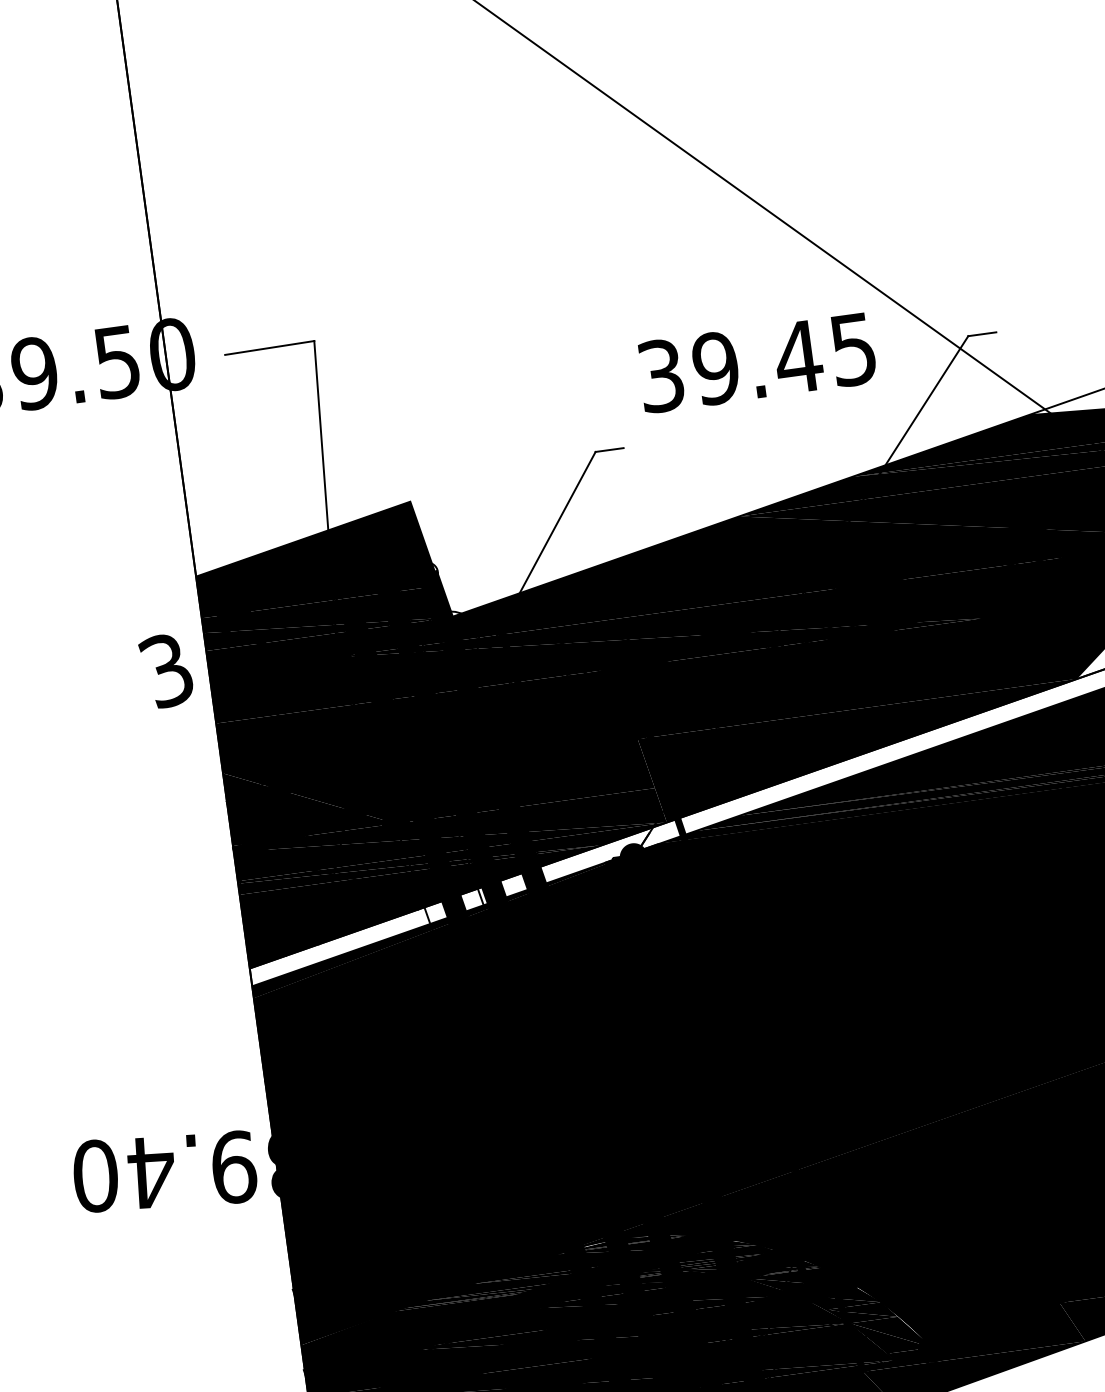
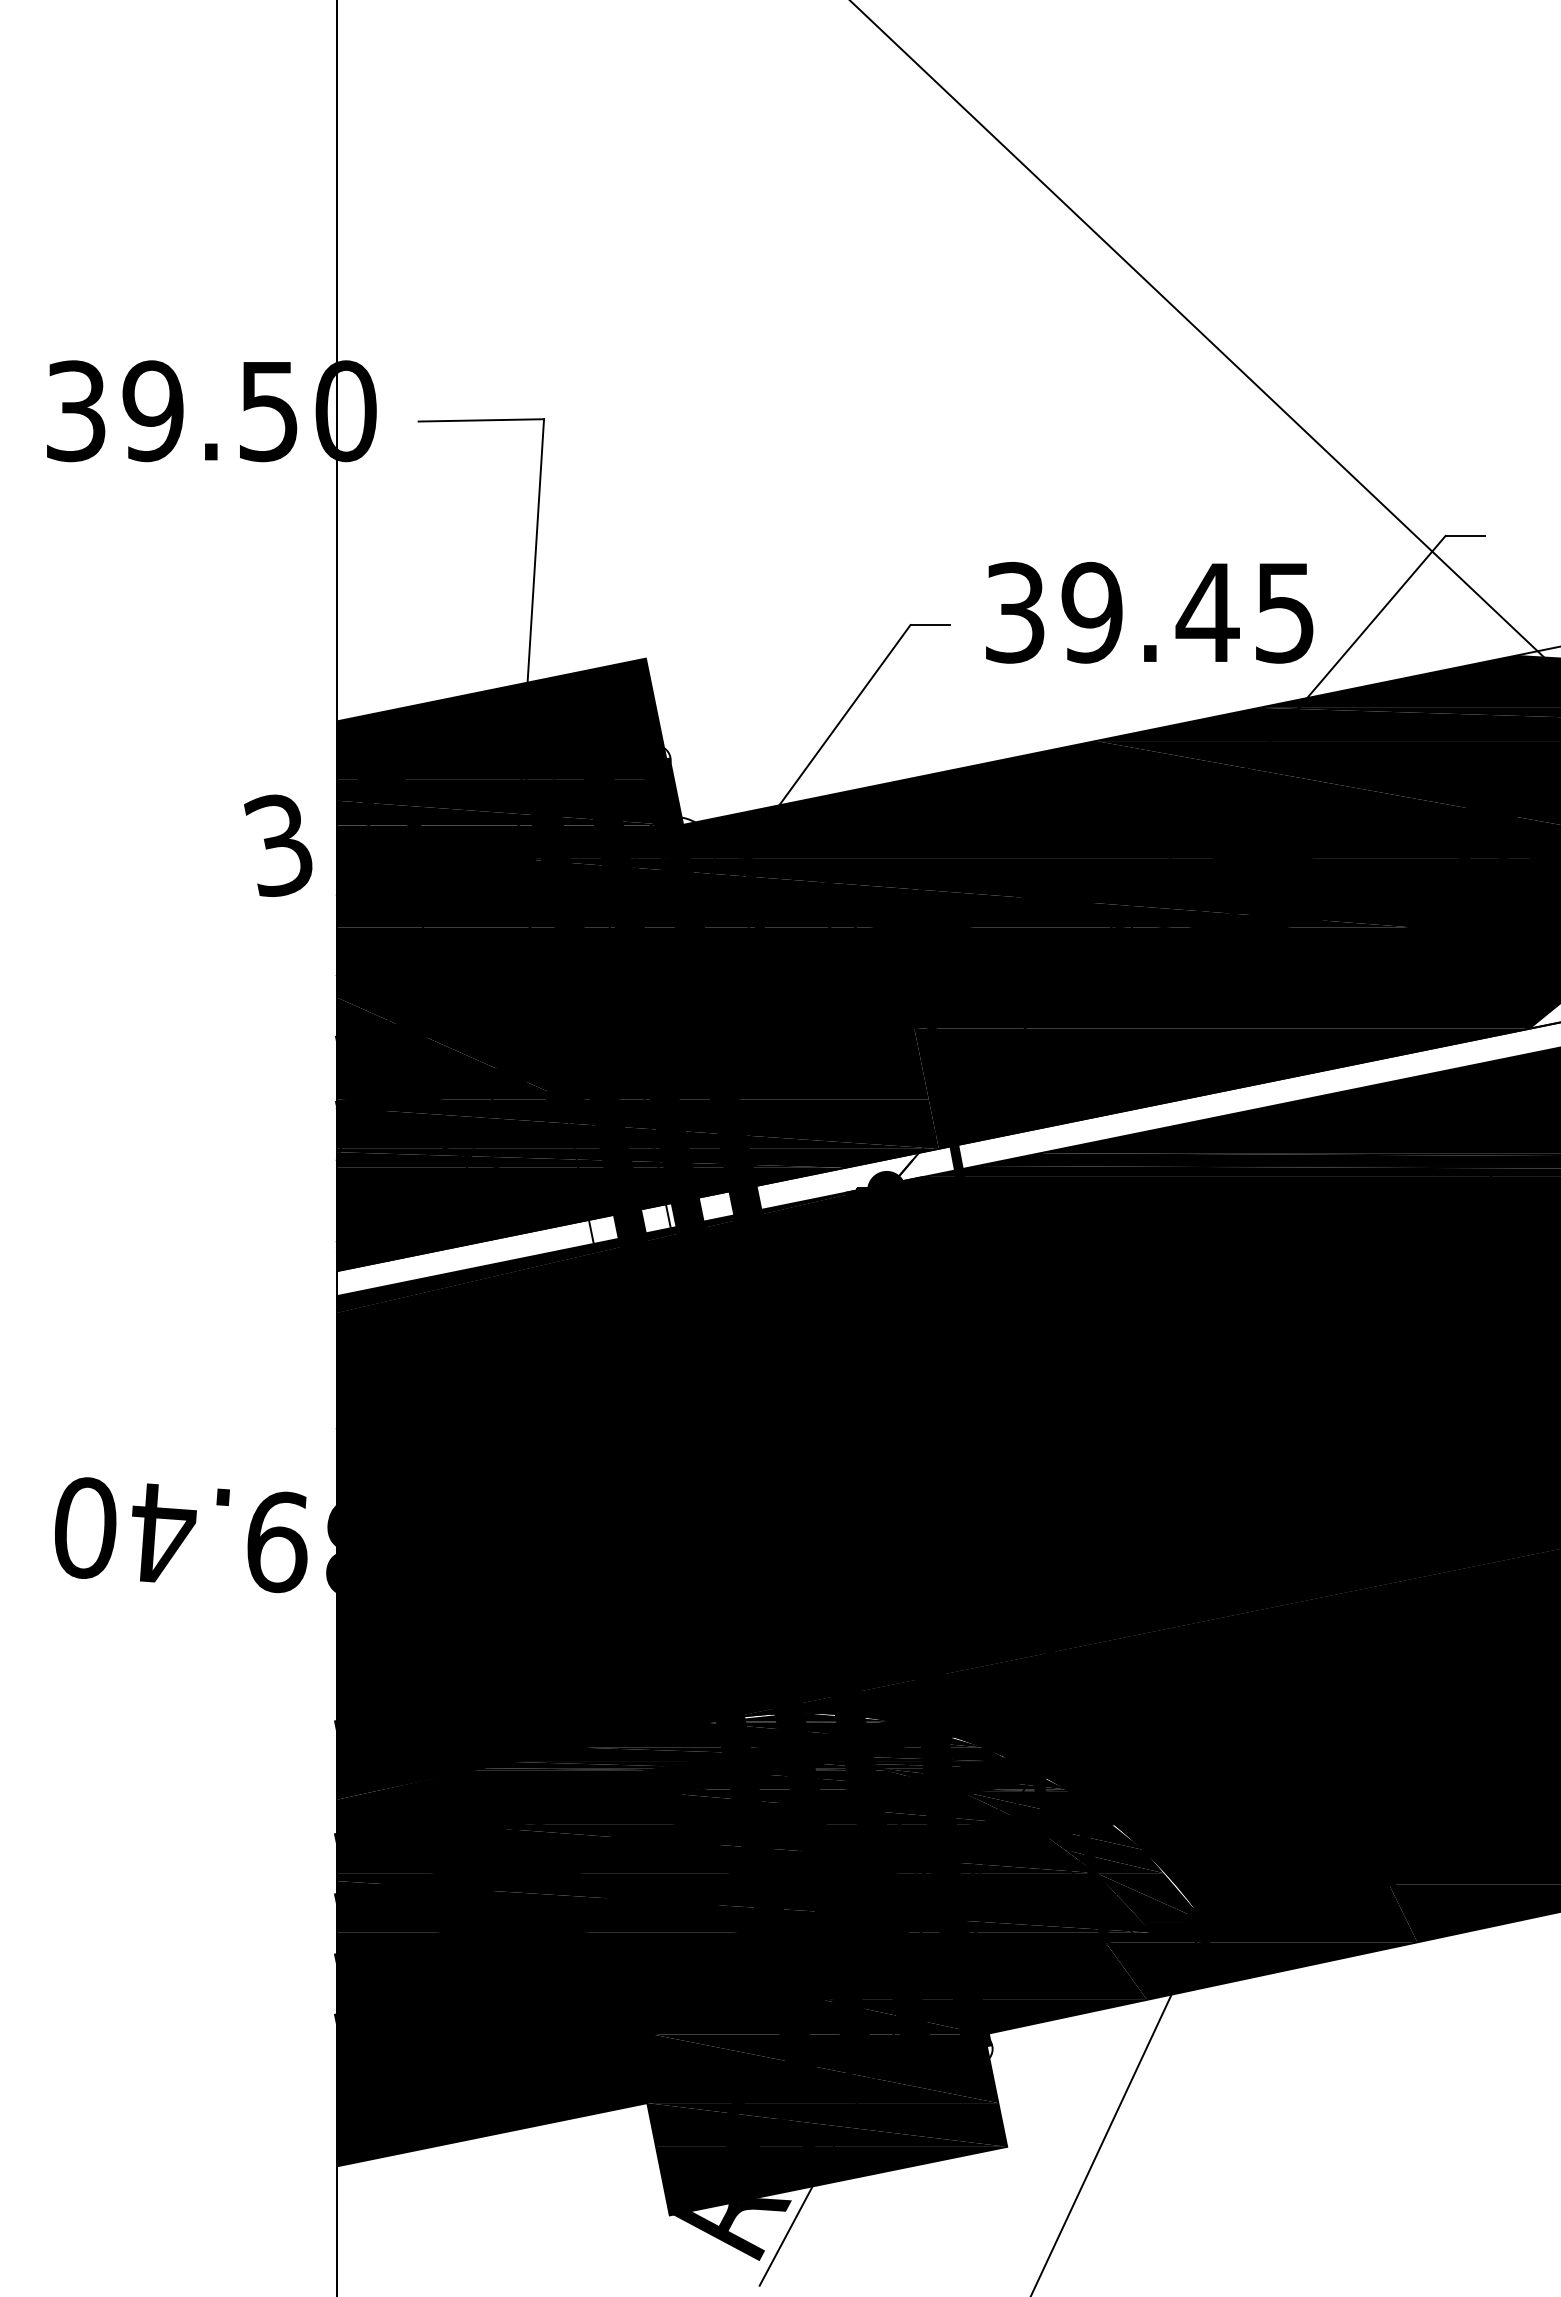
text: (756, 362) -> (1149, 612), moved

